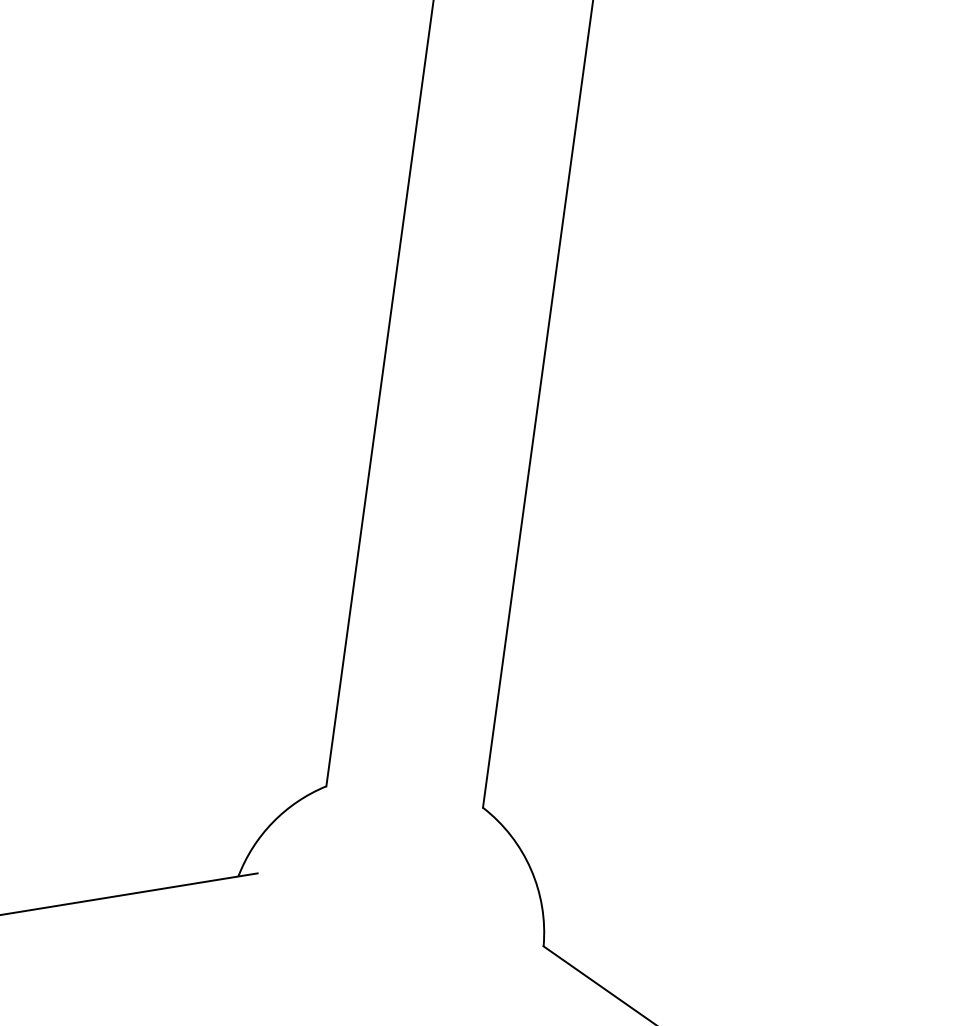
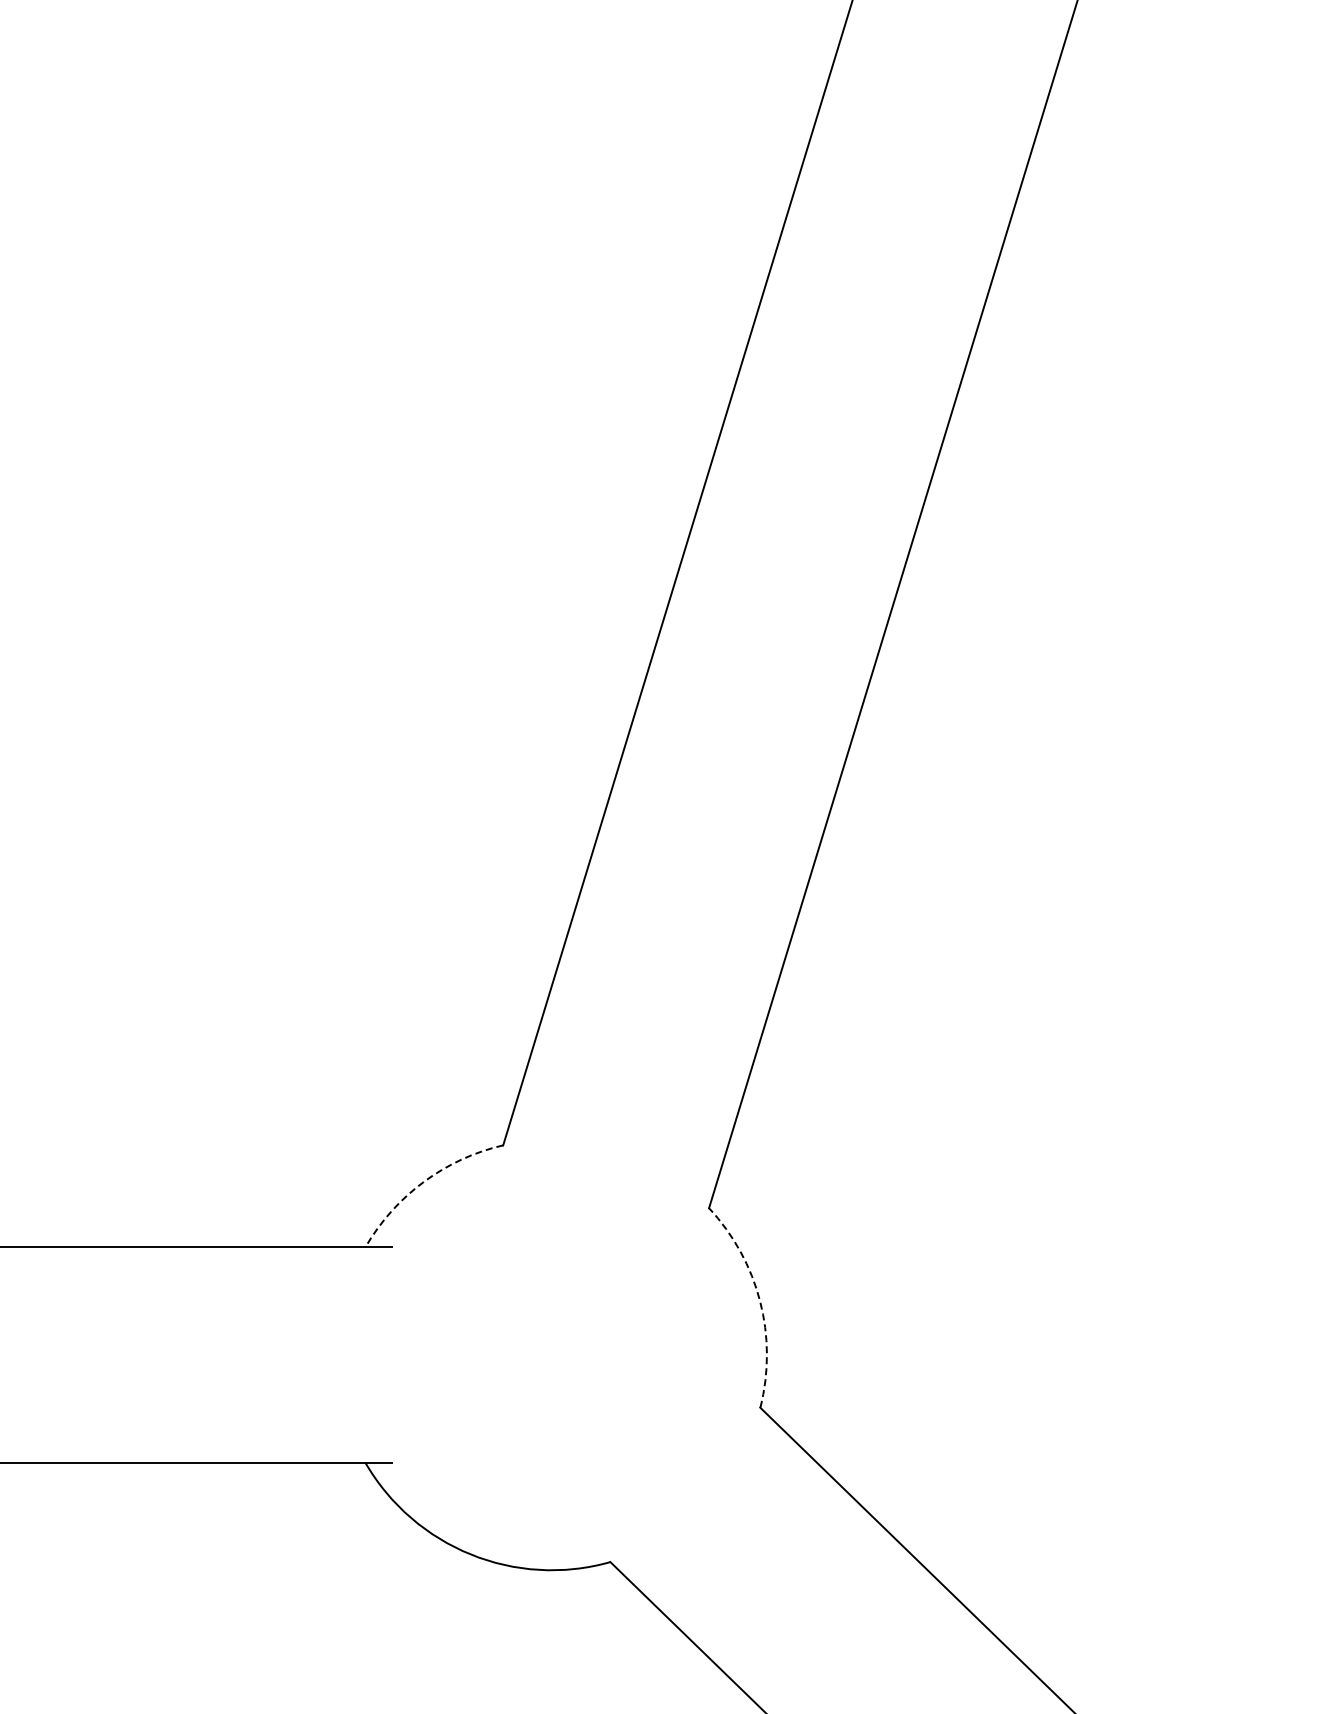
arc: (272, 822) -> (423, 1182), solid -> dashed
arc: (531, 869) -> (760, 1301), solid -> dashed

